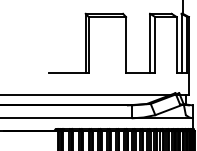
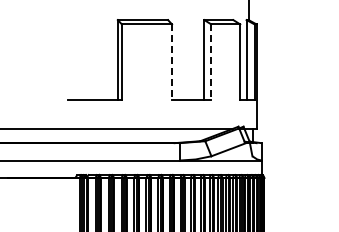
line: (126, 45) -> (172, 62), solid -> dashed
line: (155, 45) -> (211, 62), solid -> dashed

